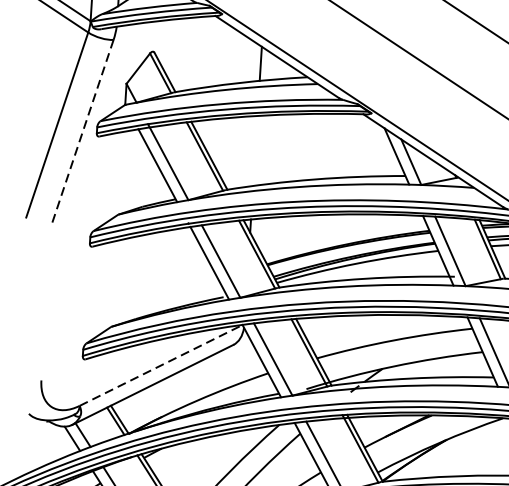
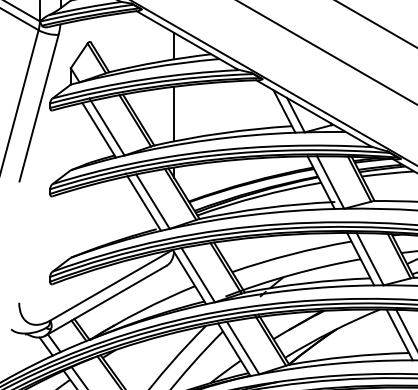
line: (83, 132) -> (39, 108), dashed -> solid
line: (255, 150) -> (174, 113), added
line: (161, 365) -> (111, 285), dashed -> solid

